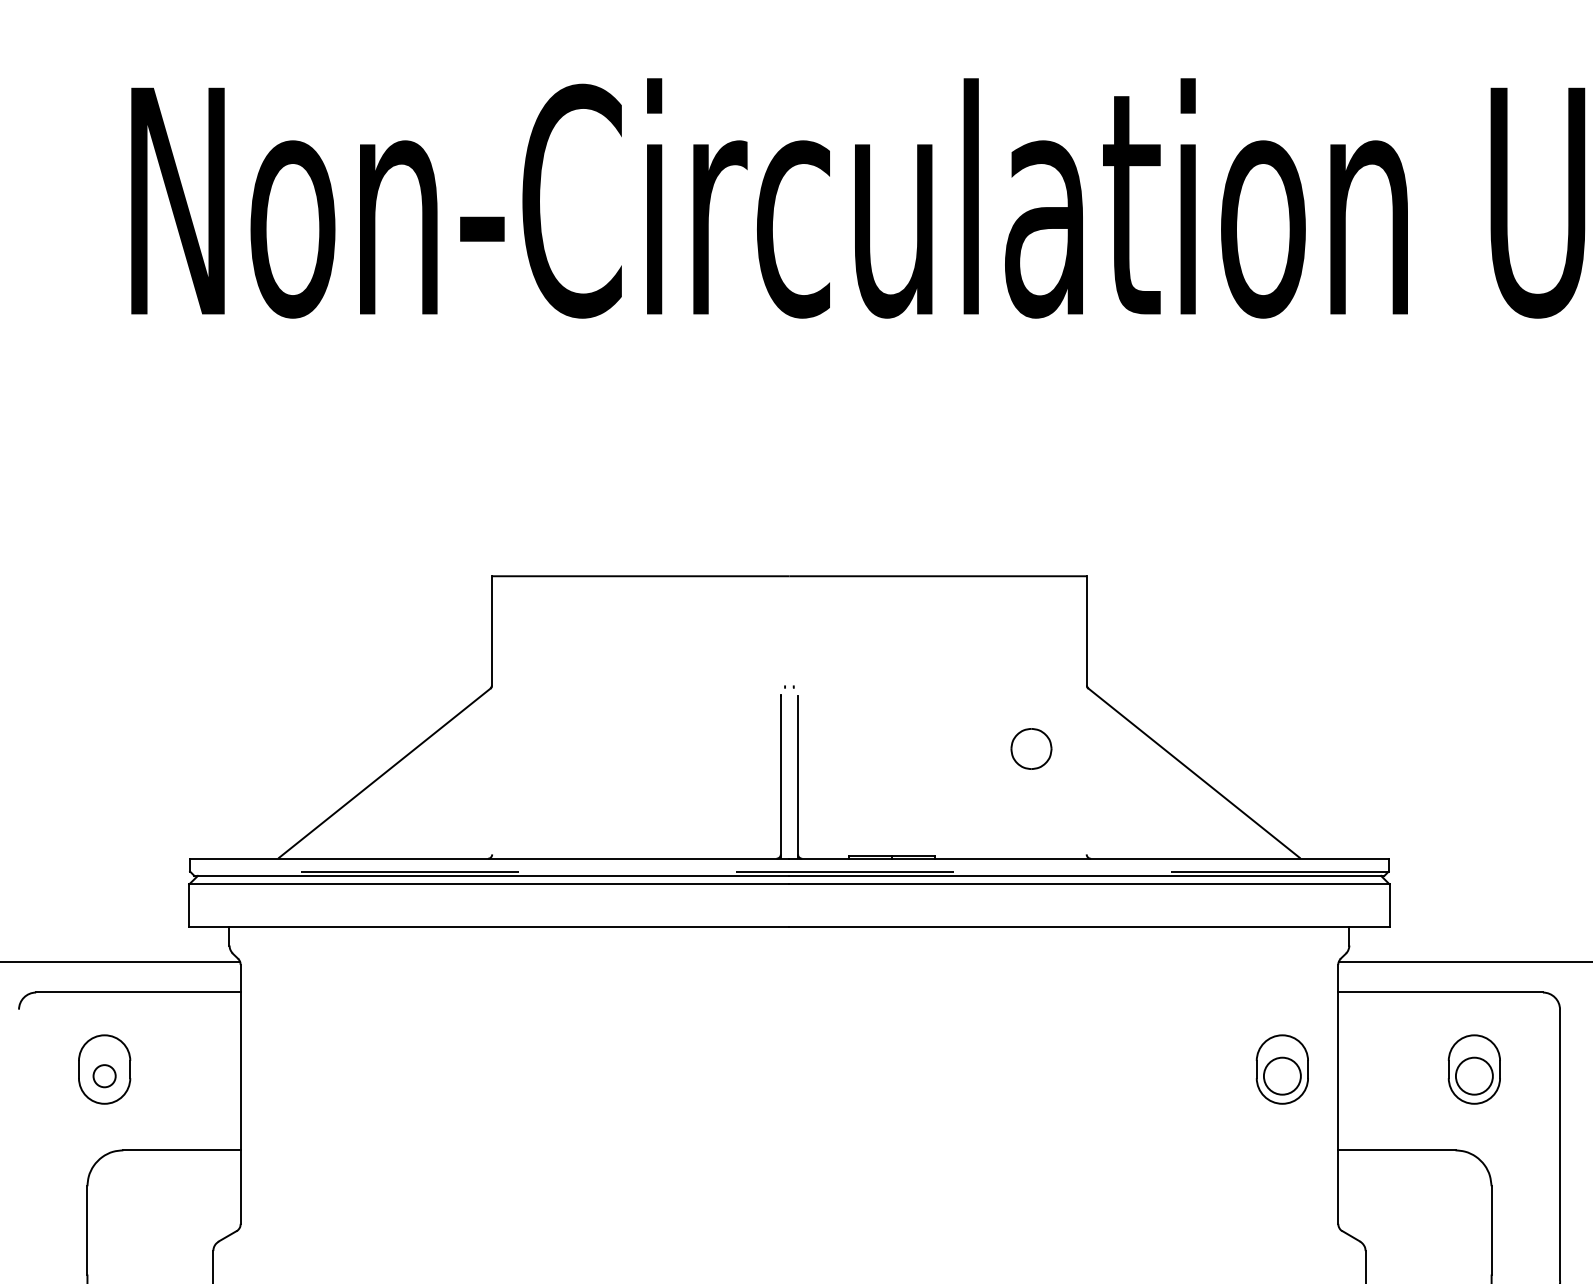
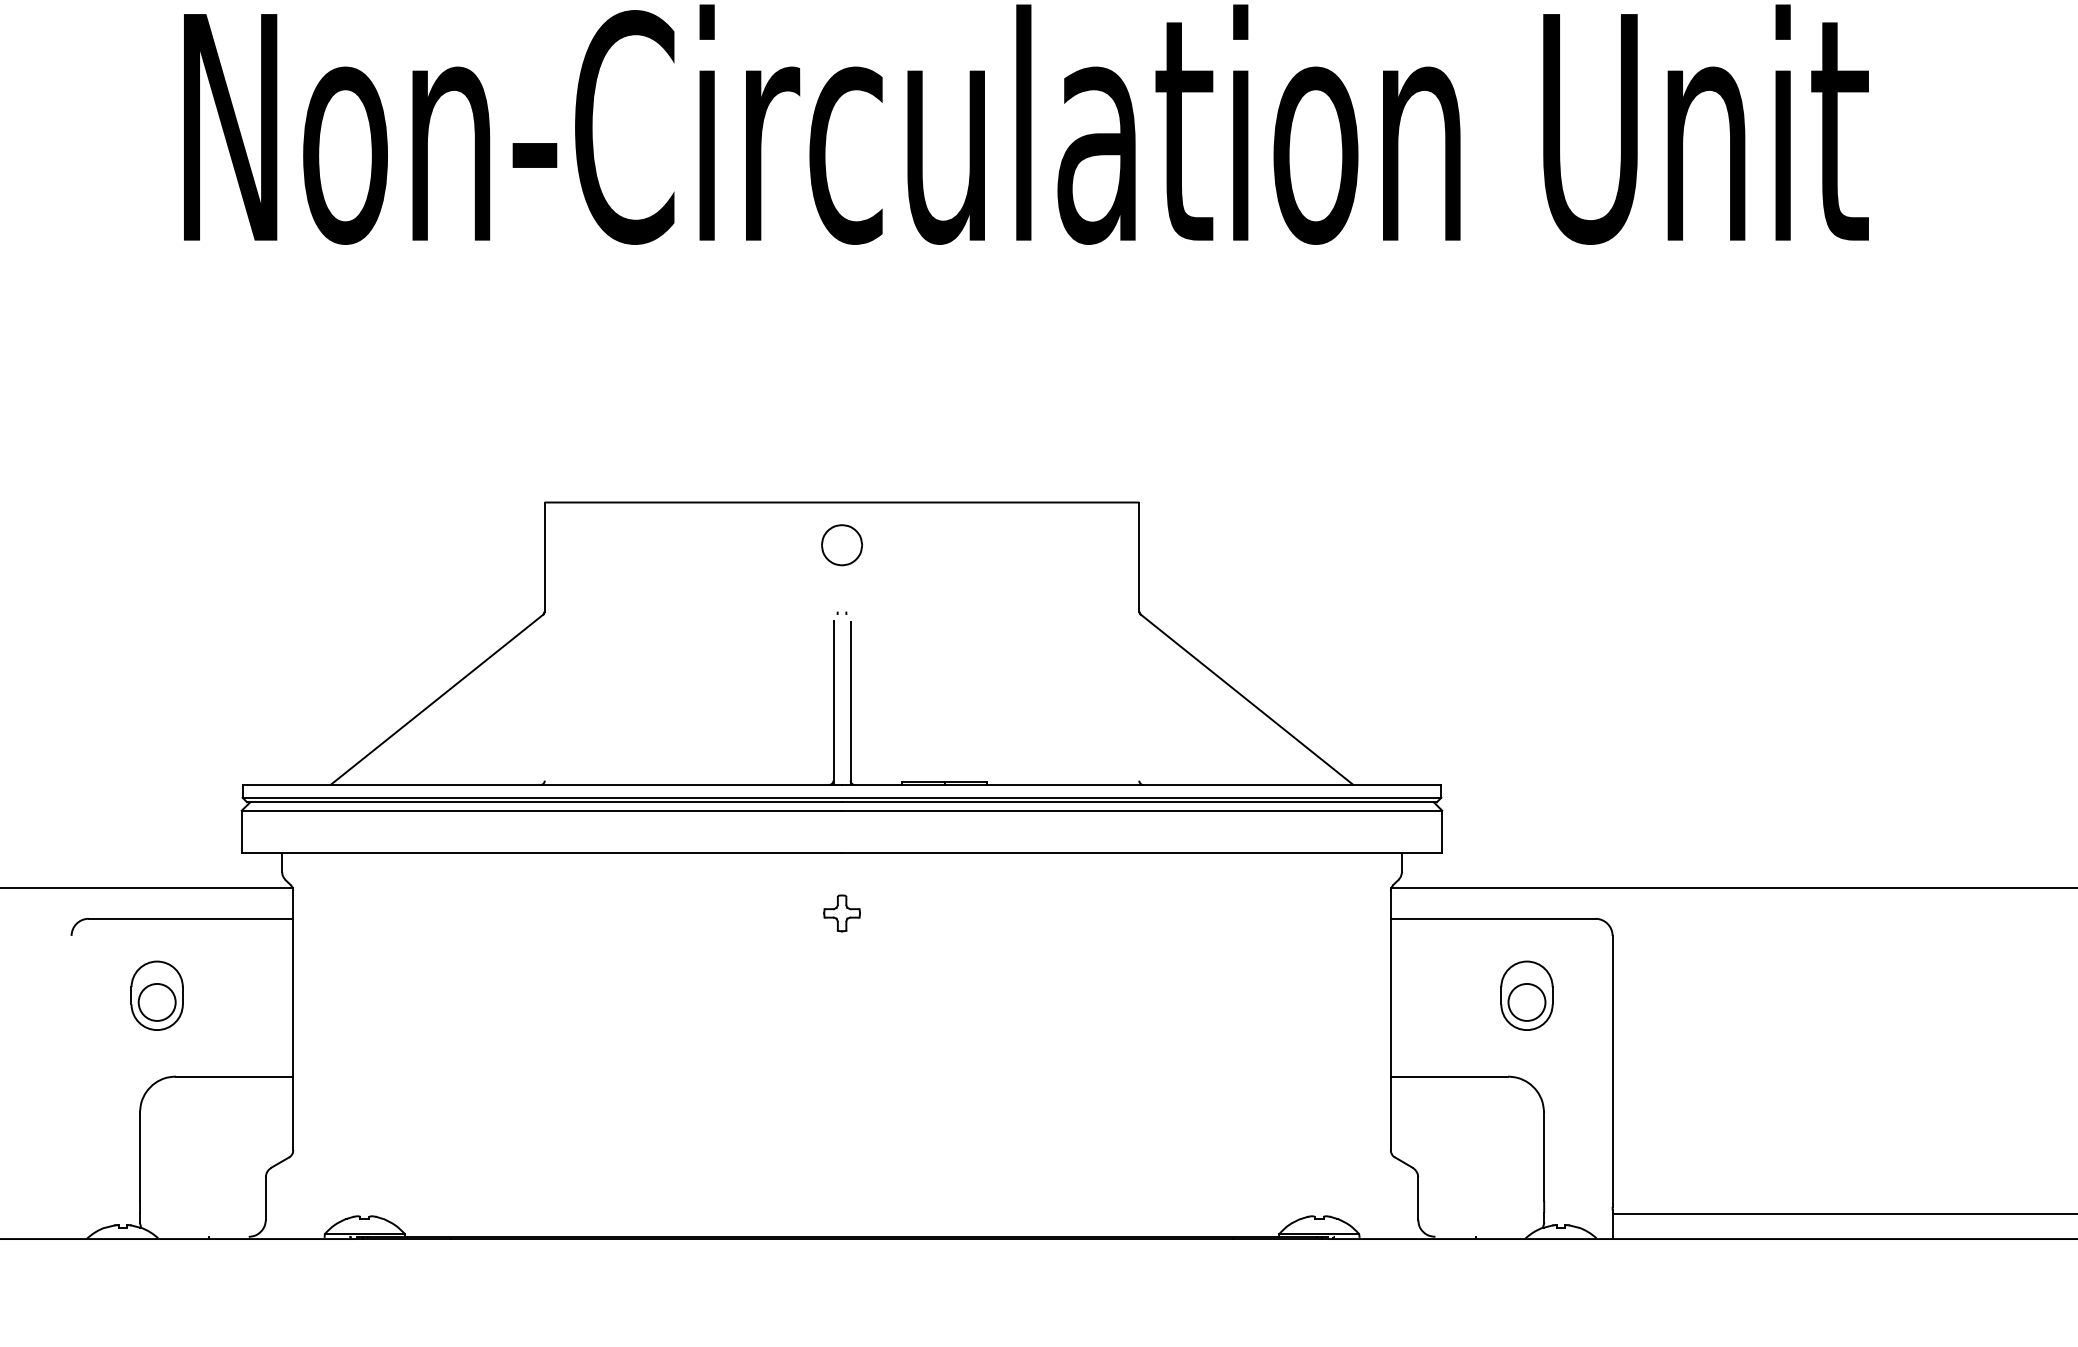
part: (1030, 749) -> (841, 545), moved
line: (788, 871) -> (841, 797), dashed -> solid
part: (788, 987) -> (841, 913), added
part: (1281, 1069) -> (1334, 995), removed
circle: (103, 1075) -> (156, 1001), size x1.67

